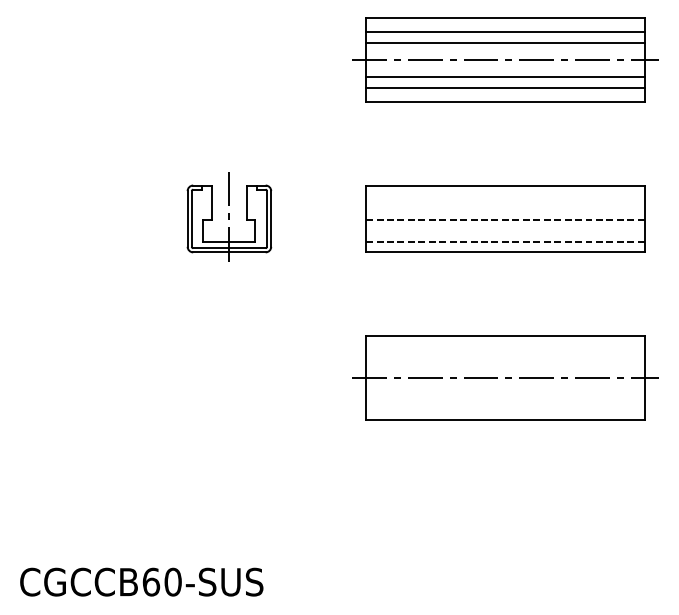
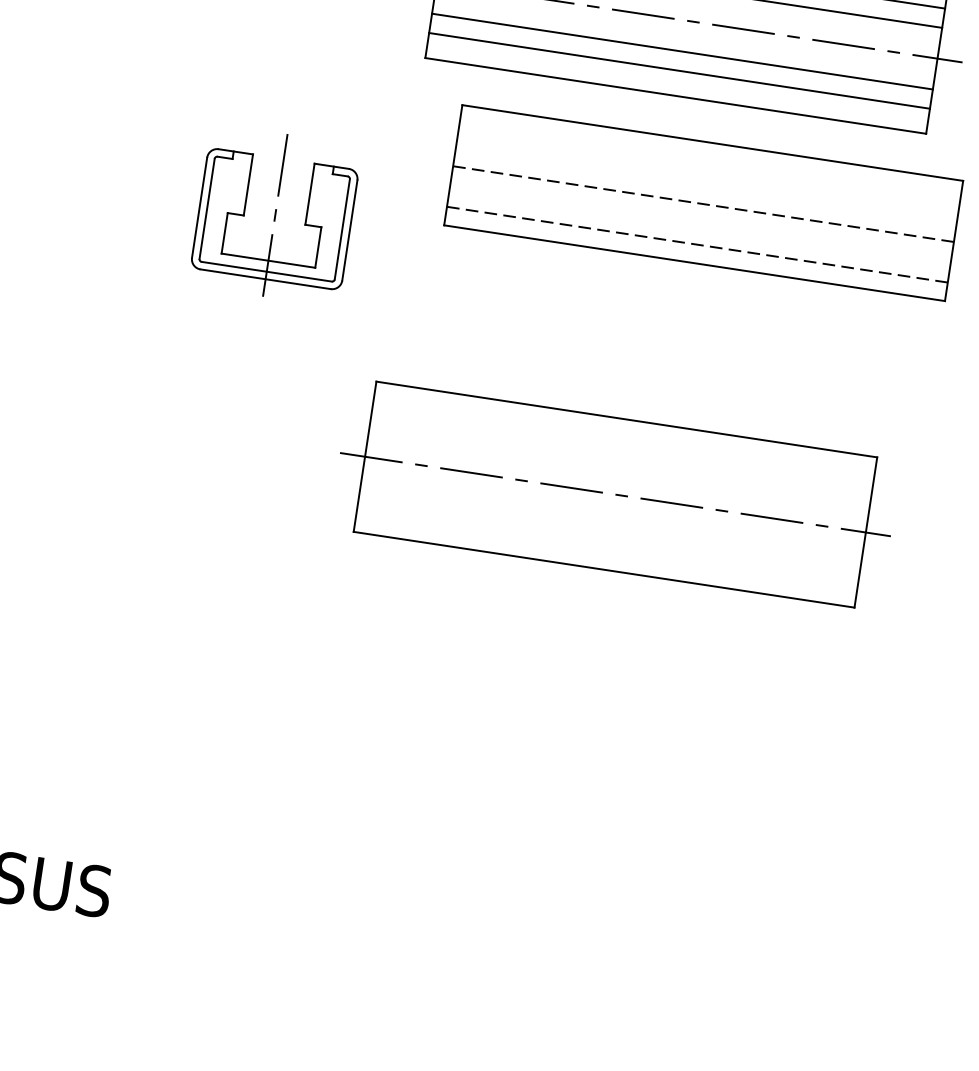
part: (229, 216) -> (275, 214), moved
part: (505, 218) -> (703, 202), moved
part: (505, 377) -> (615, 494), moved

